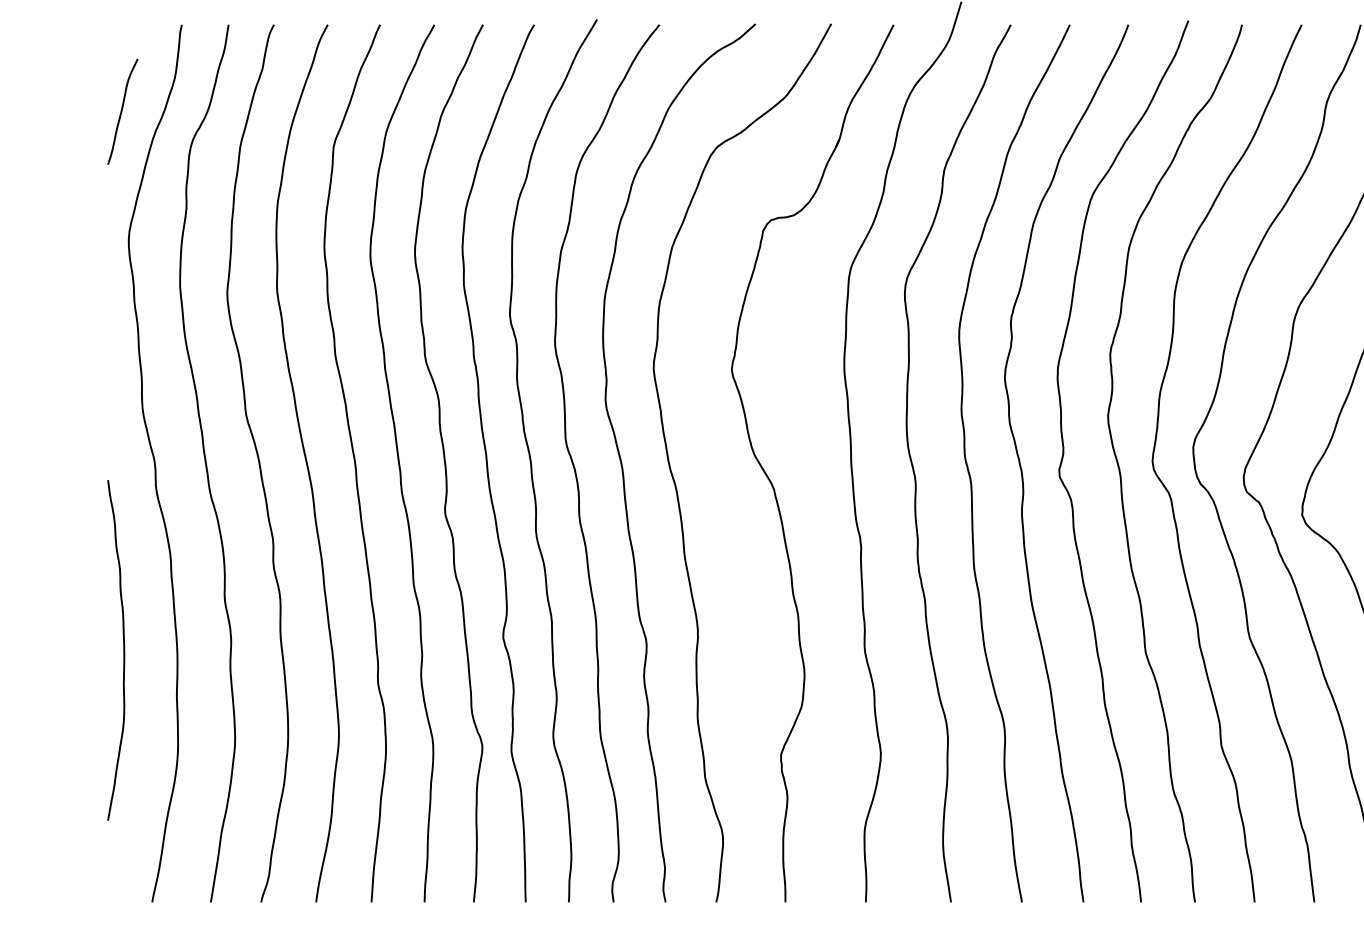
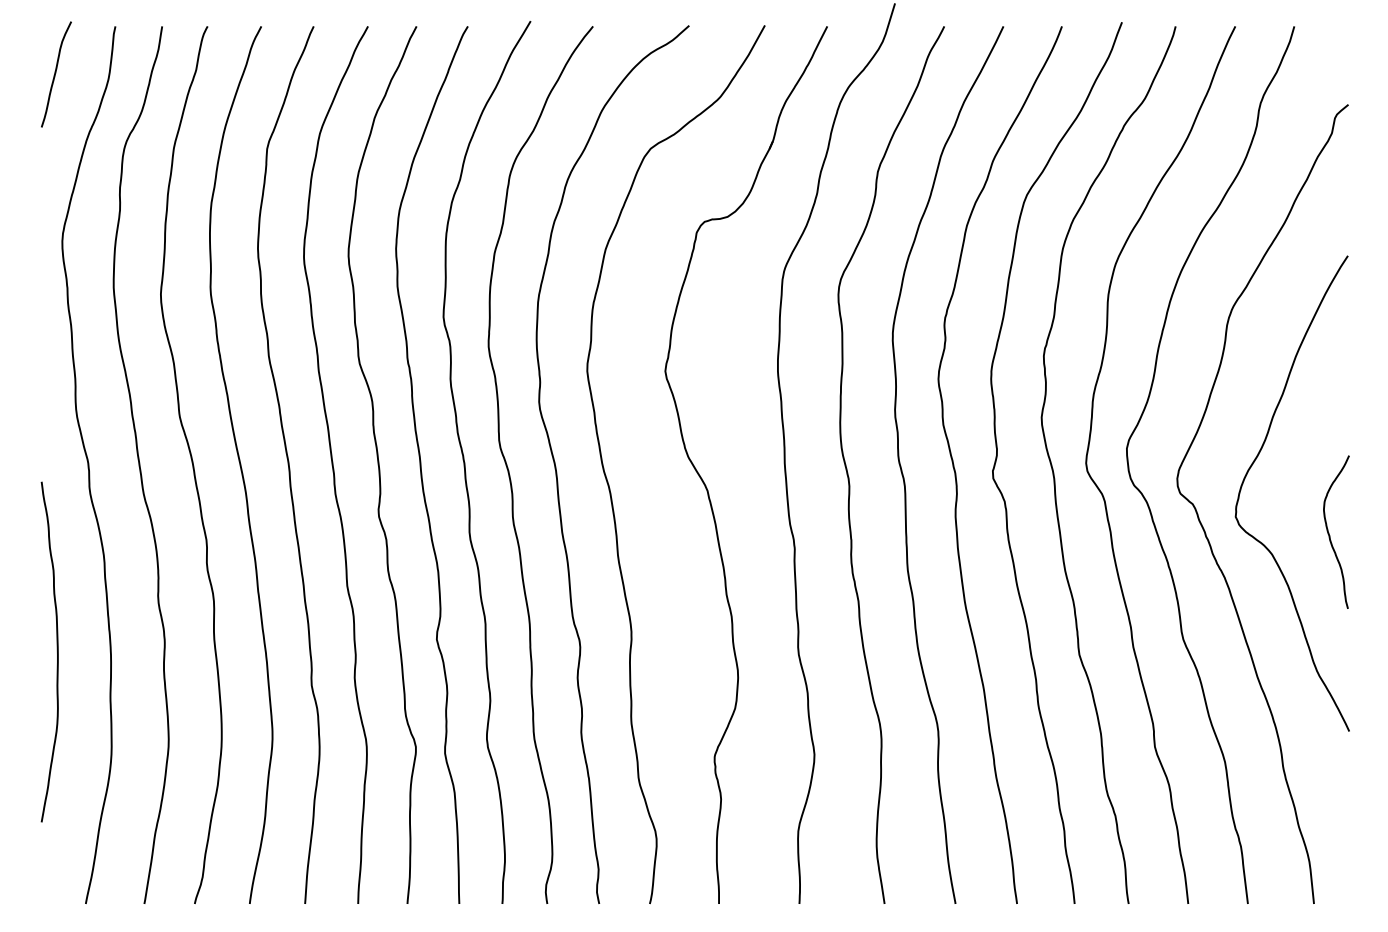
curve: (122, 110) -> (56, 73), moved

